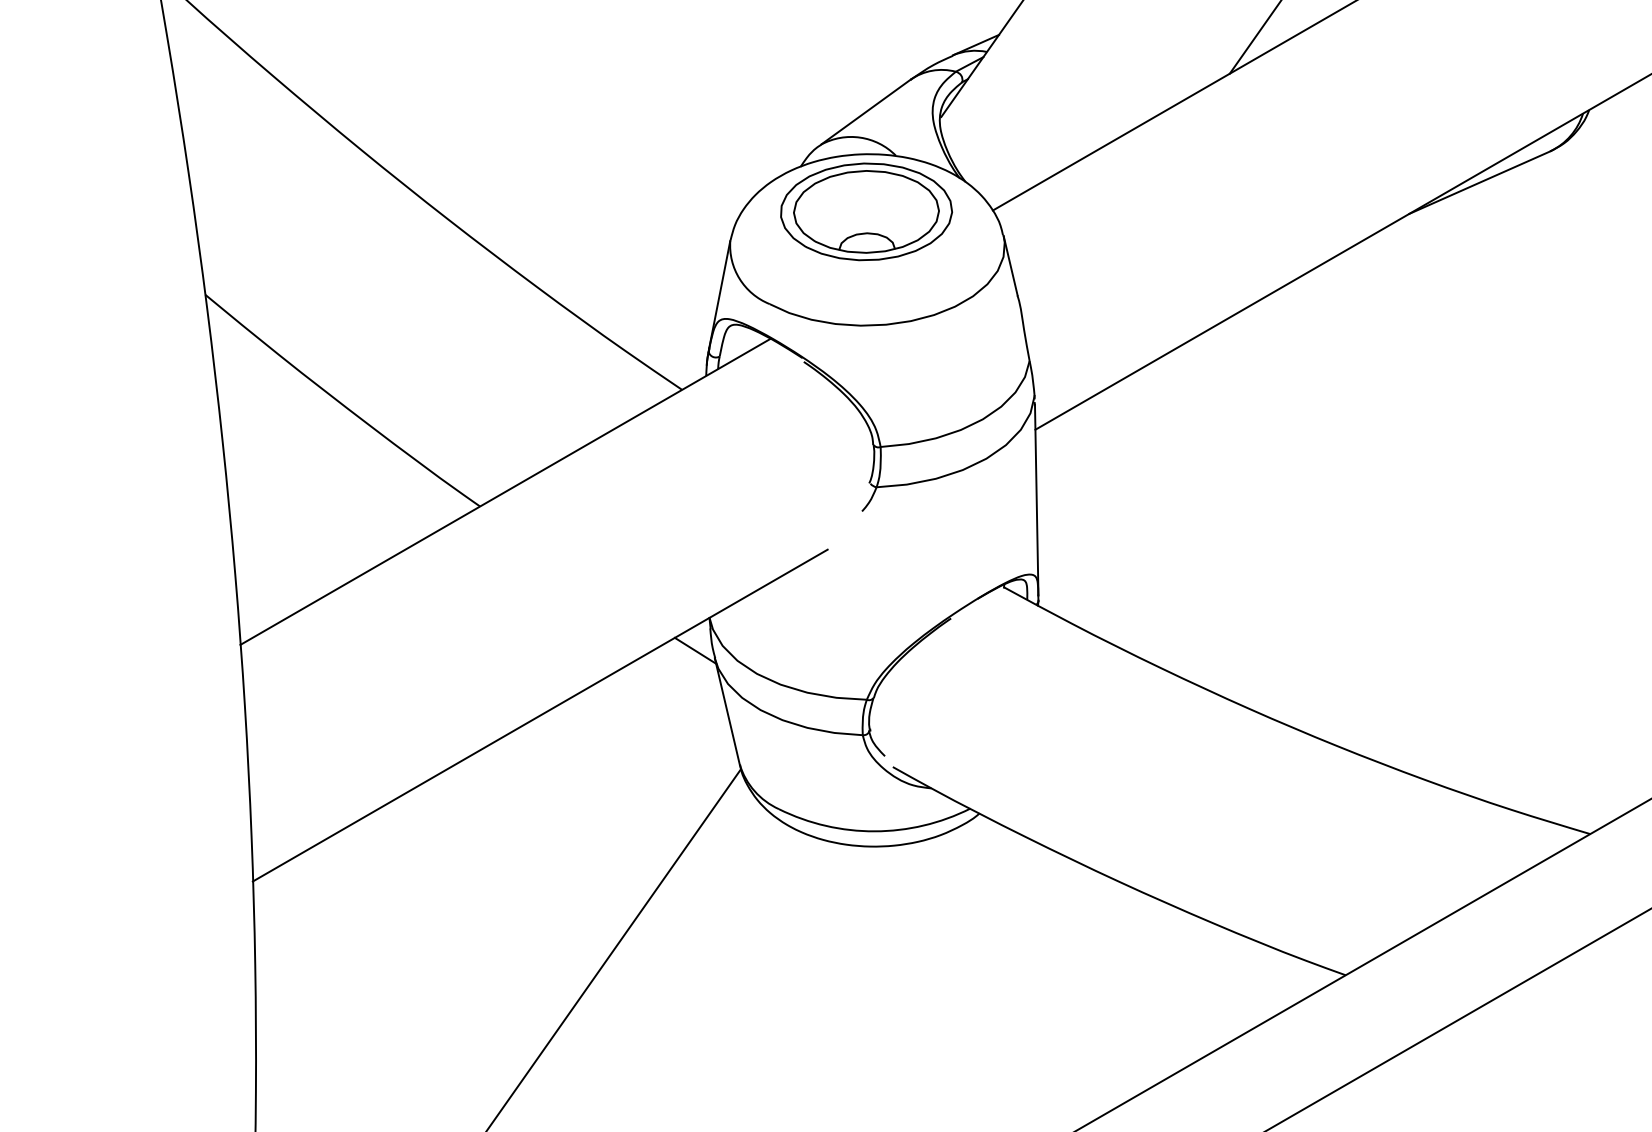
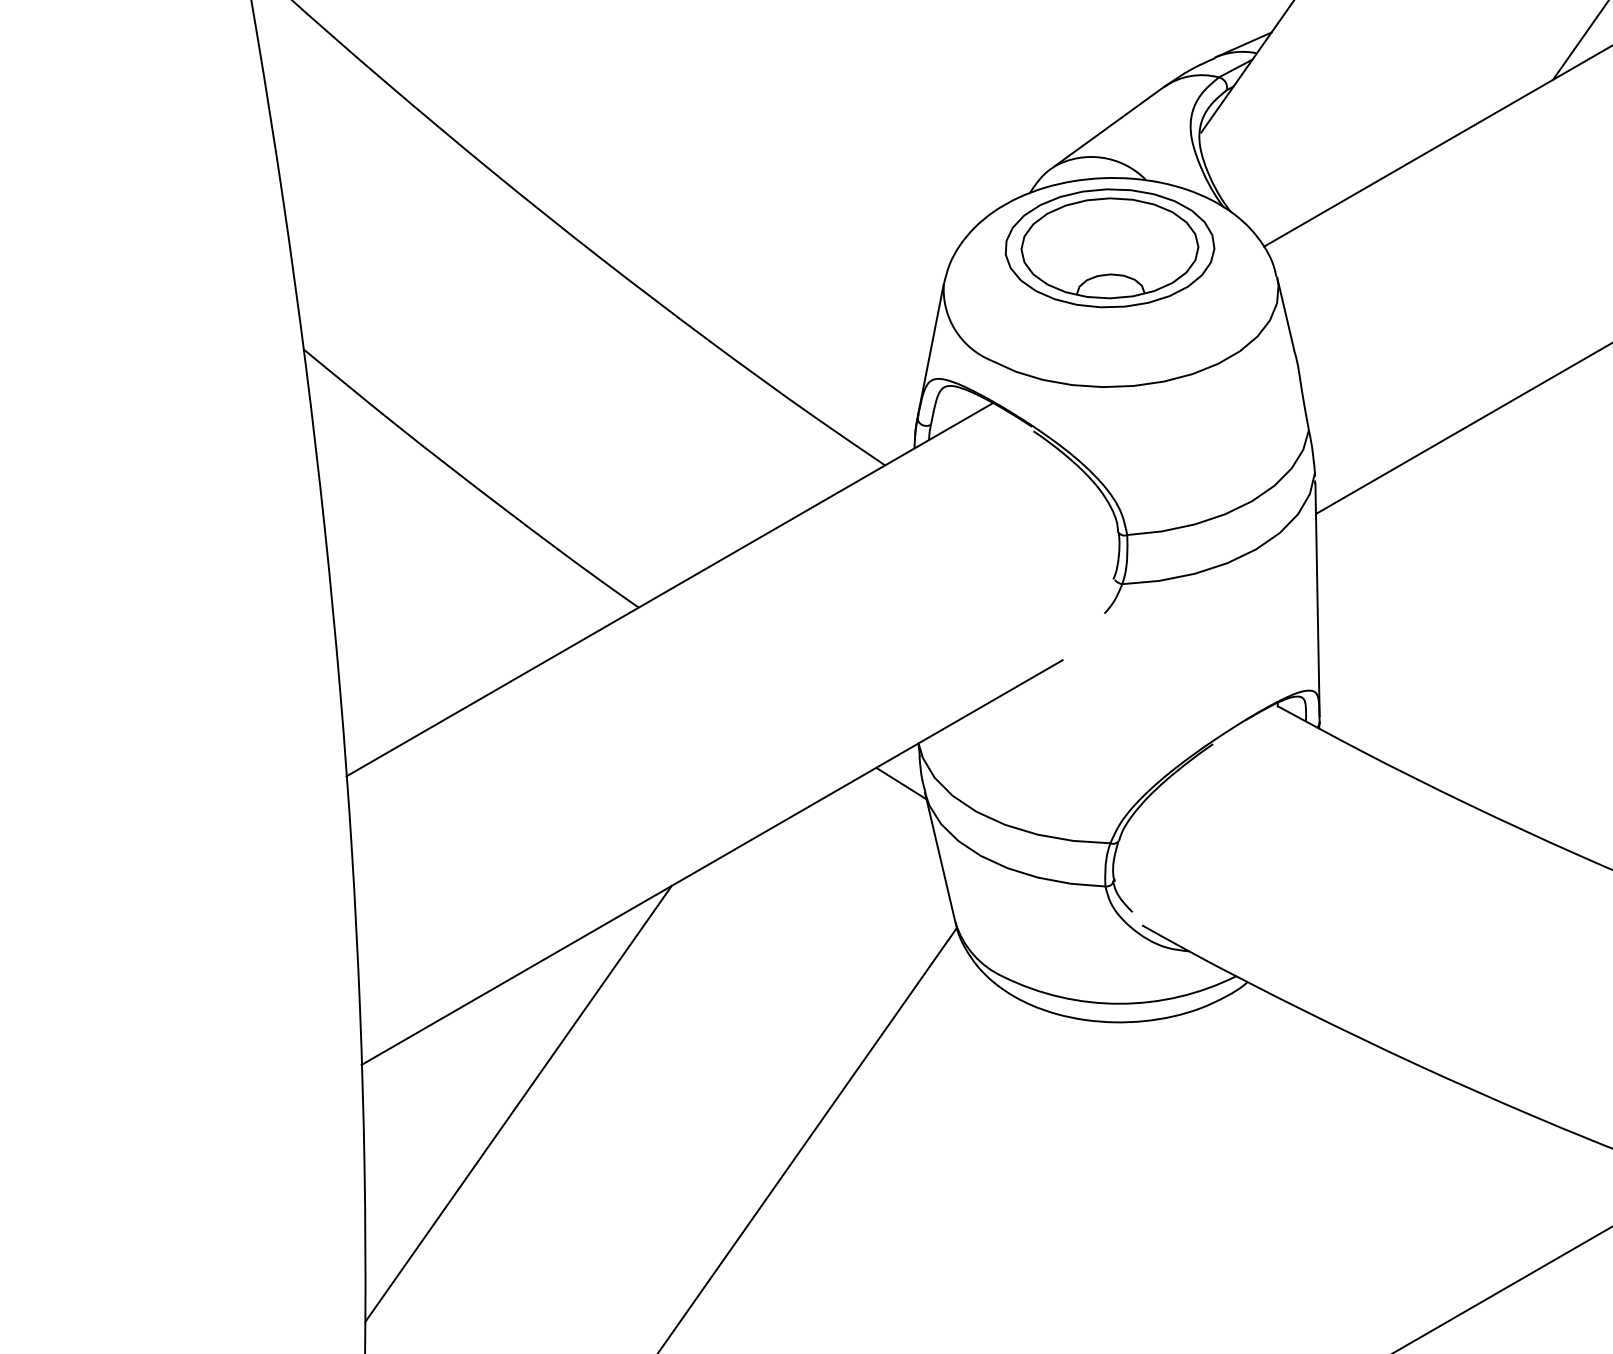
line: (381, 913) -> (518, 1103), added

